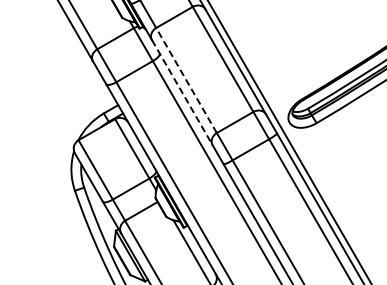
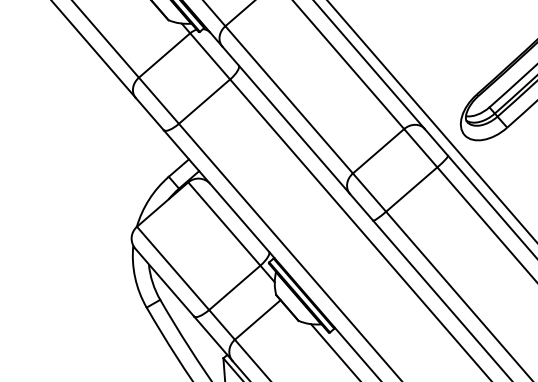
line: (186, 80) -> (289, 99), dashed -> solid
line: (182, 92) -> (286, 119), dashed -> solid

